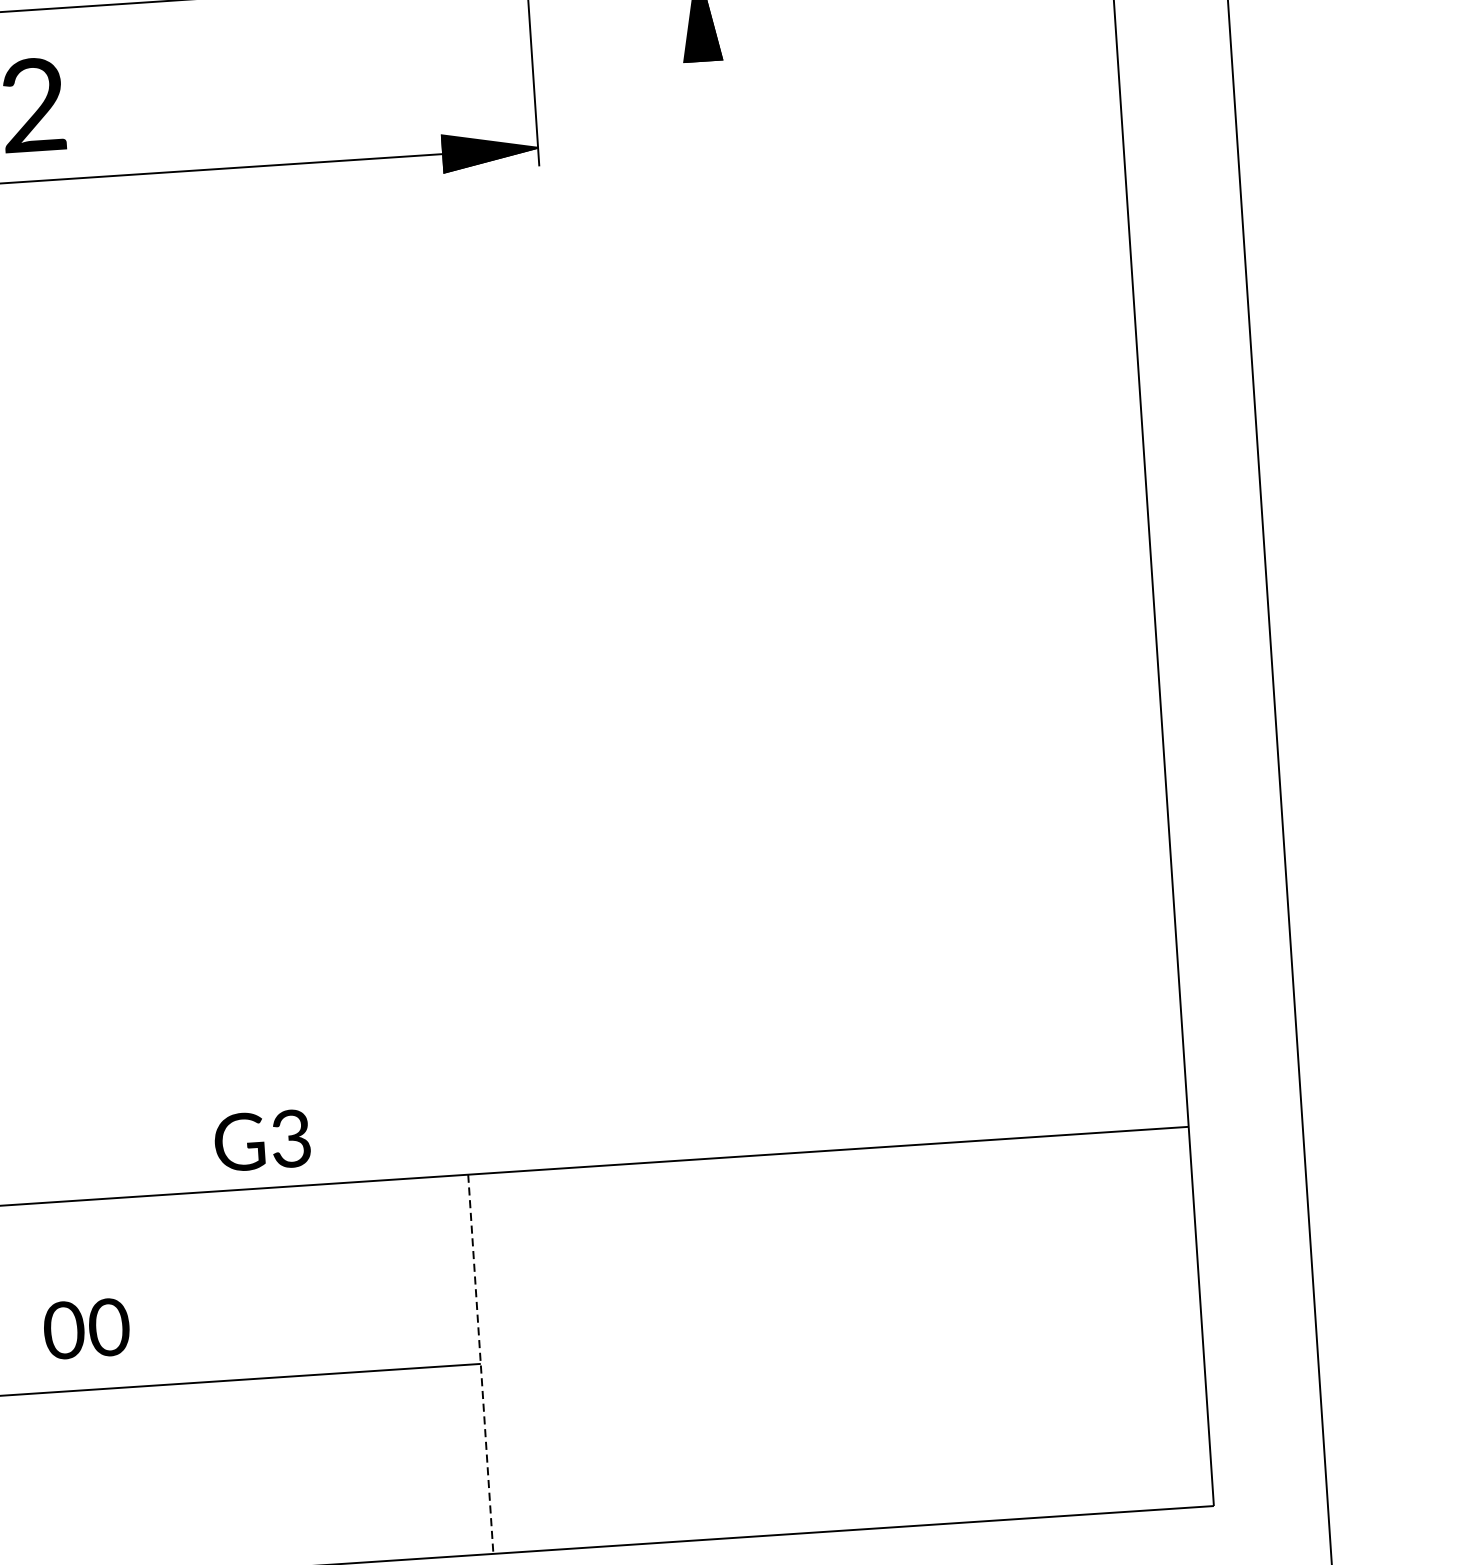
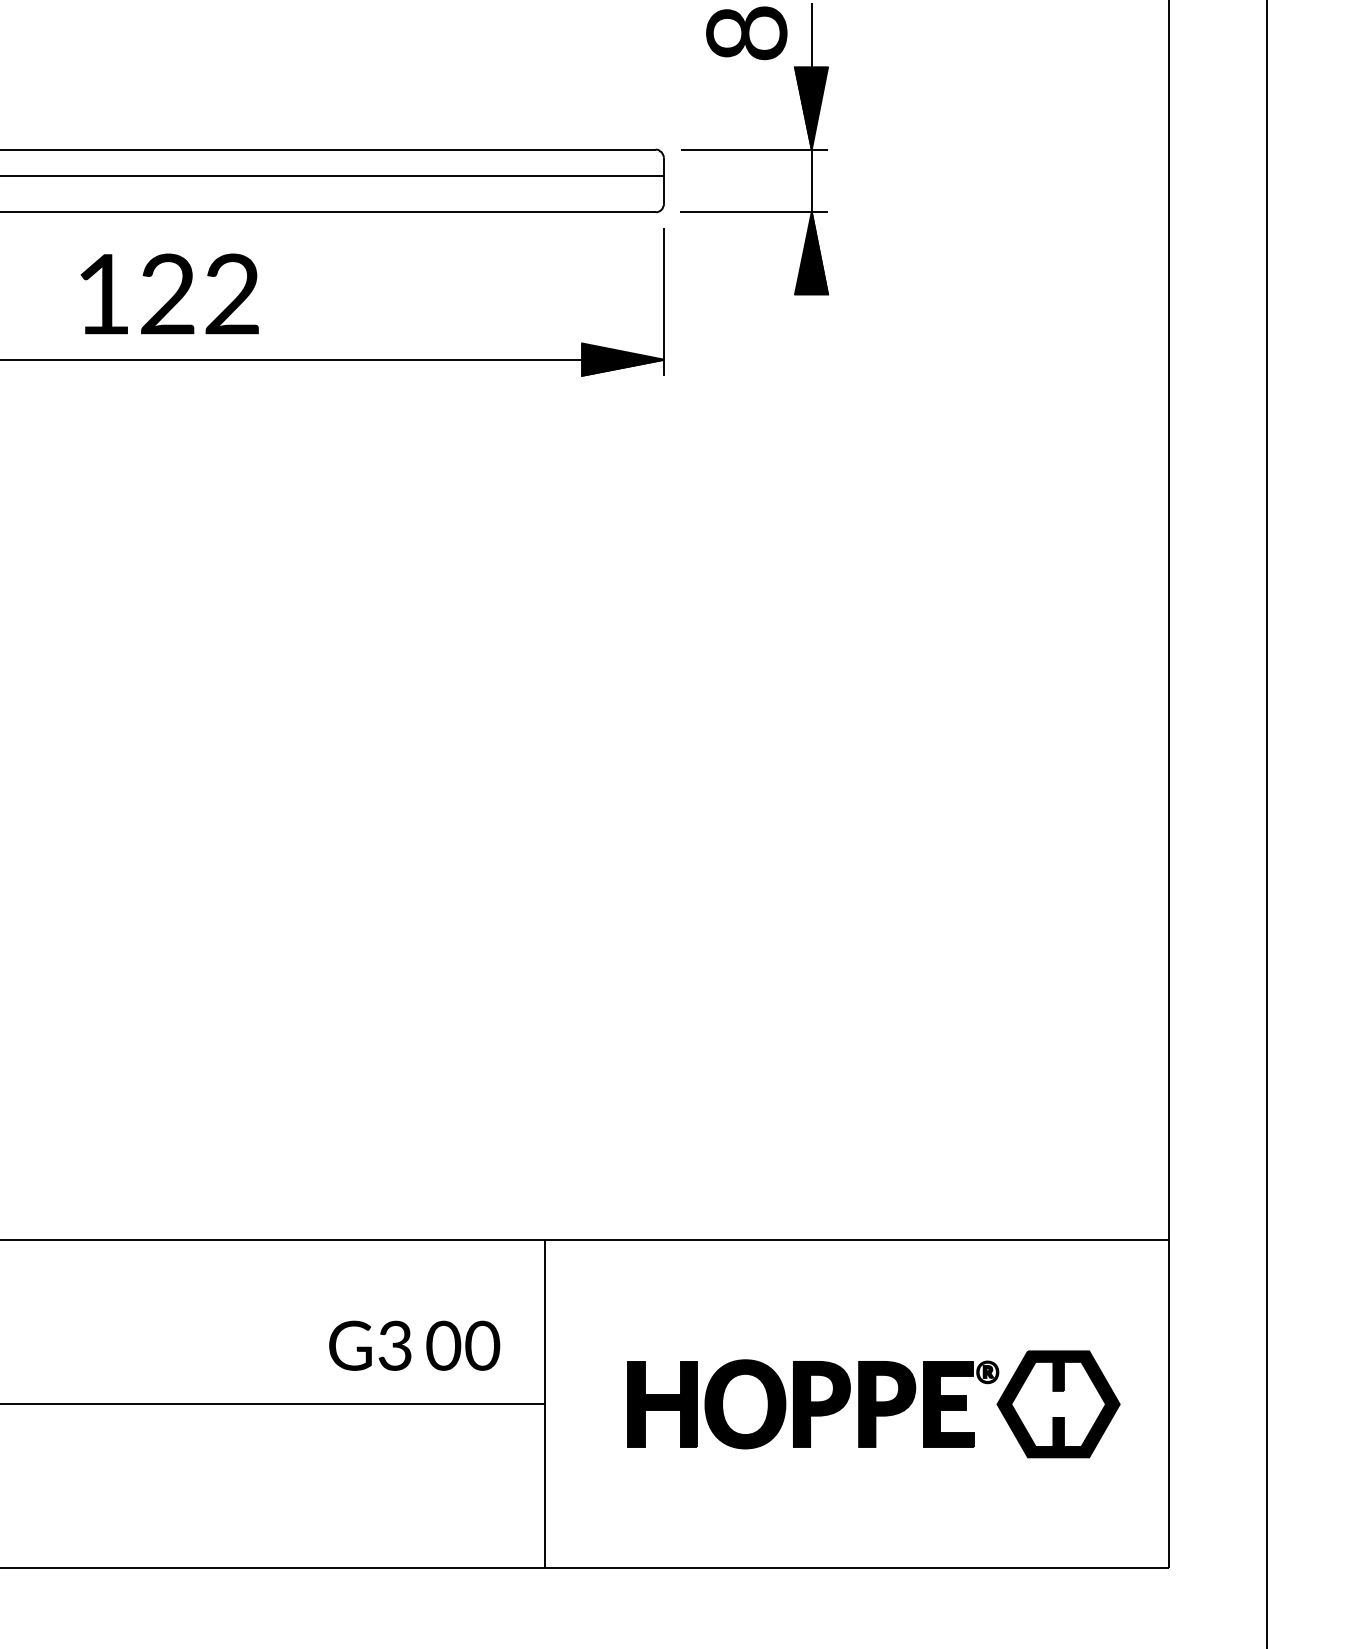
text: (262, 1140) -> (370, 1345), moved
text: (87, 1328) -> (463, 1345), moved
part: (860, 1339) -> (873, 1404), added
line: (480, 1363) -> (545, 1403), dashed -> solid

